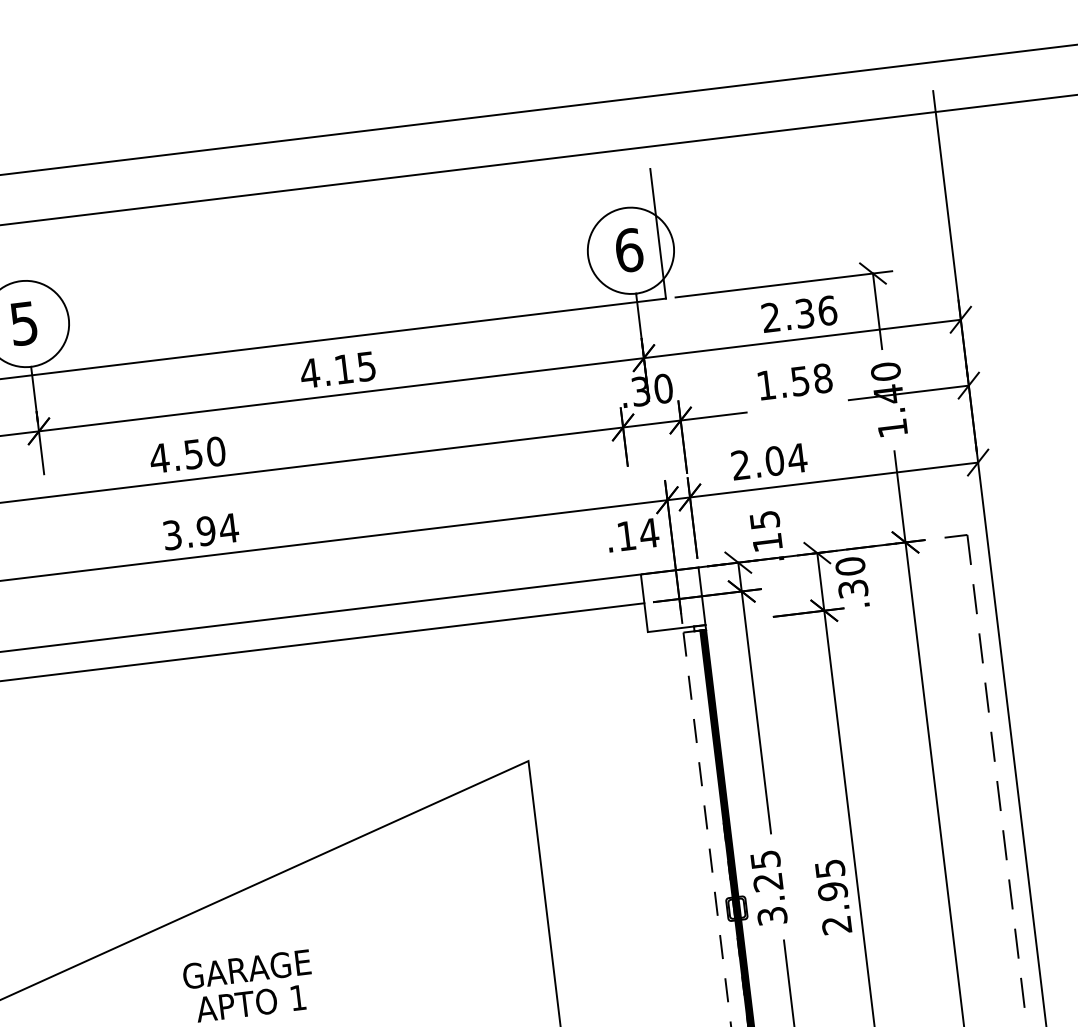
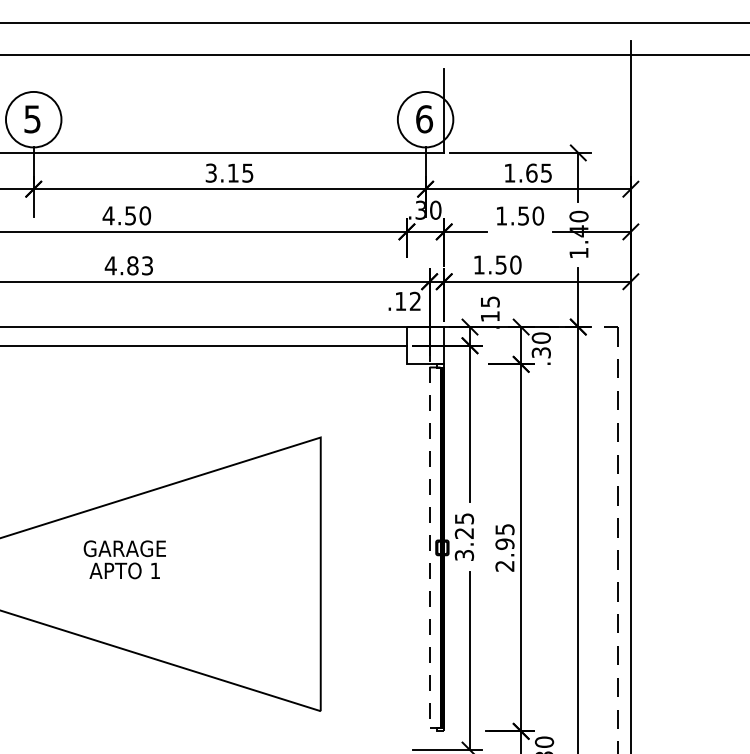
text: (799, 313) -> (528, 172), 2.36 -> 1.65
text: (310, 372) -> (211, 172), 4.15 -> 3.15
text: (823, 377) -> (538, 215), 1.58 -> 1.50
text: (769, 460) -> (497, 264), 2.04 -> 1.50
text: (199, 531) -> (128, 265), 3.94 -> 4.83
text: (649, 531) -> (415, 300), .14 -> .12

